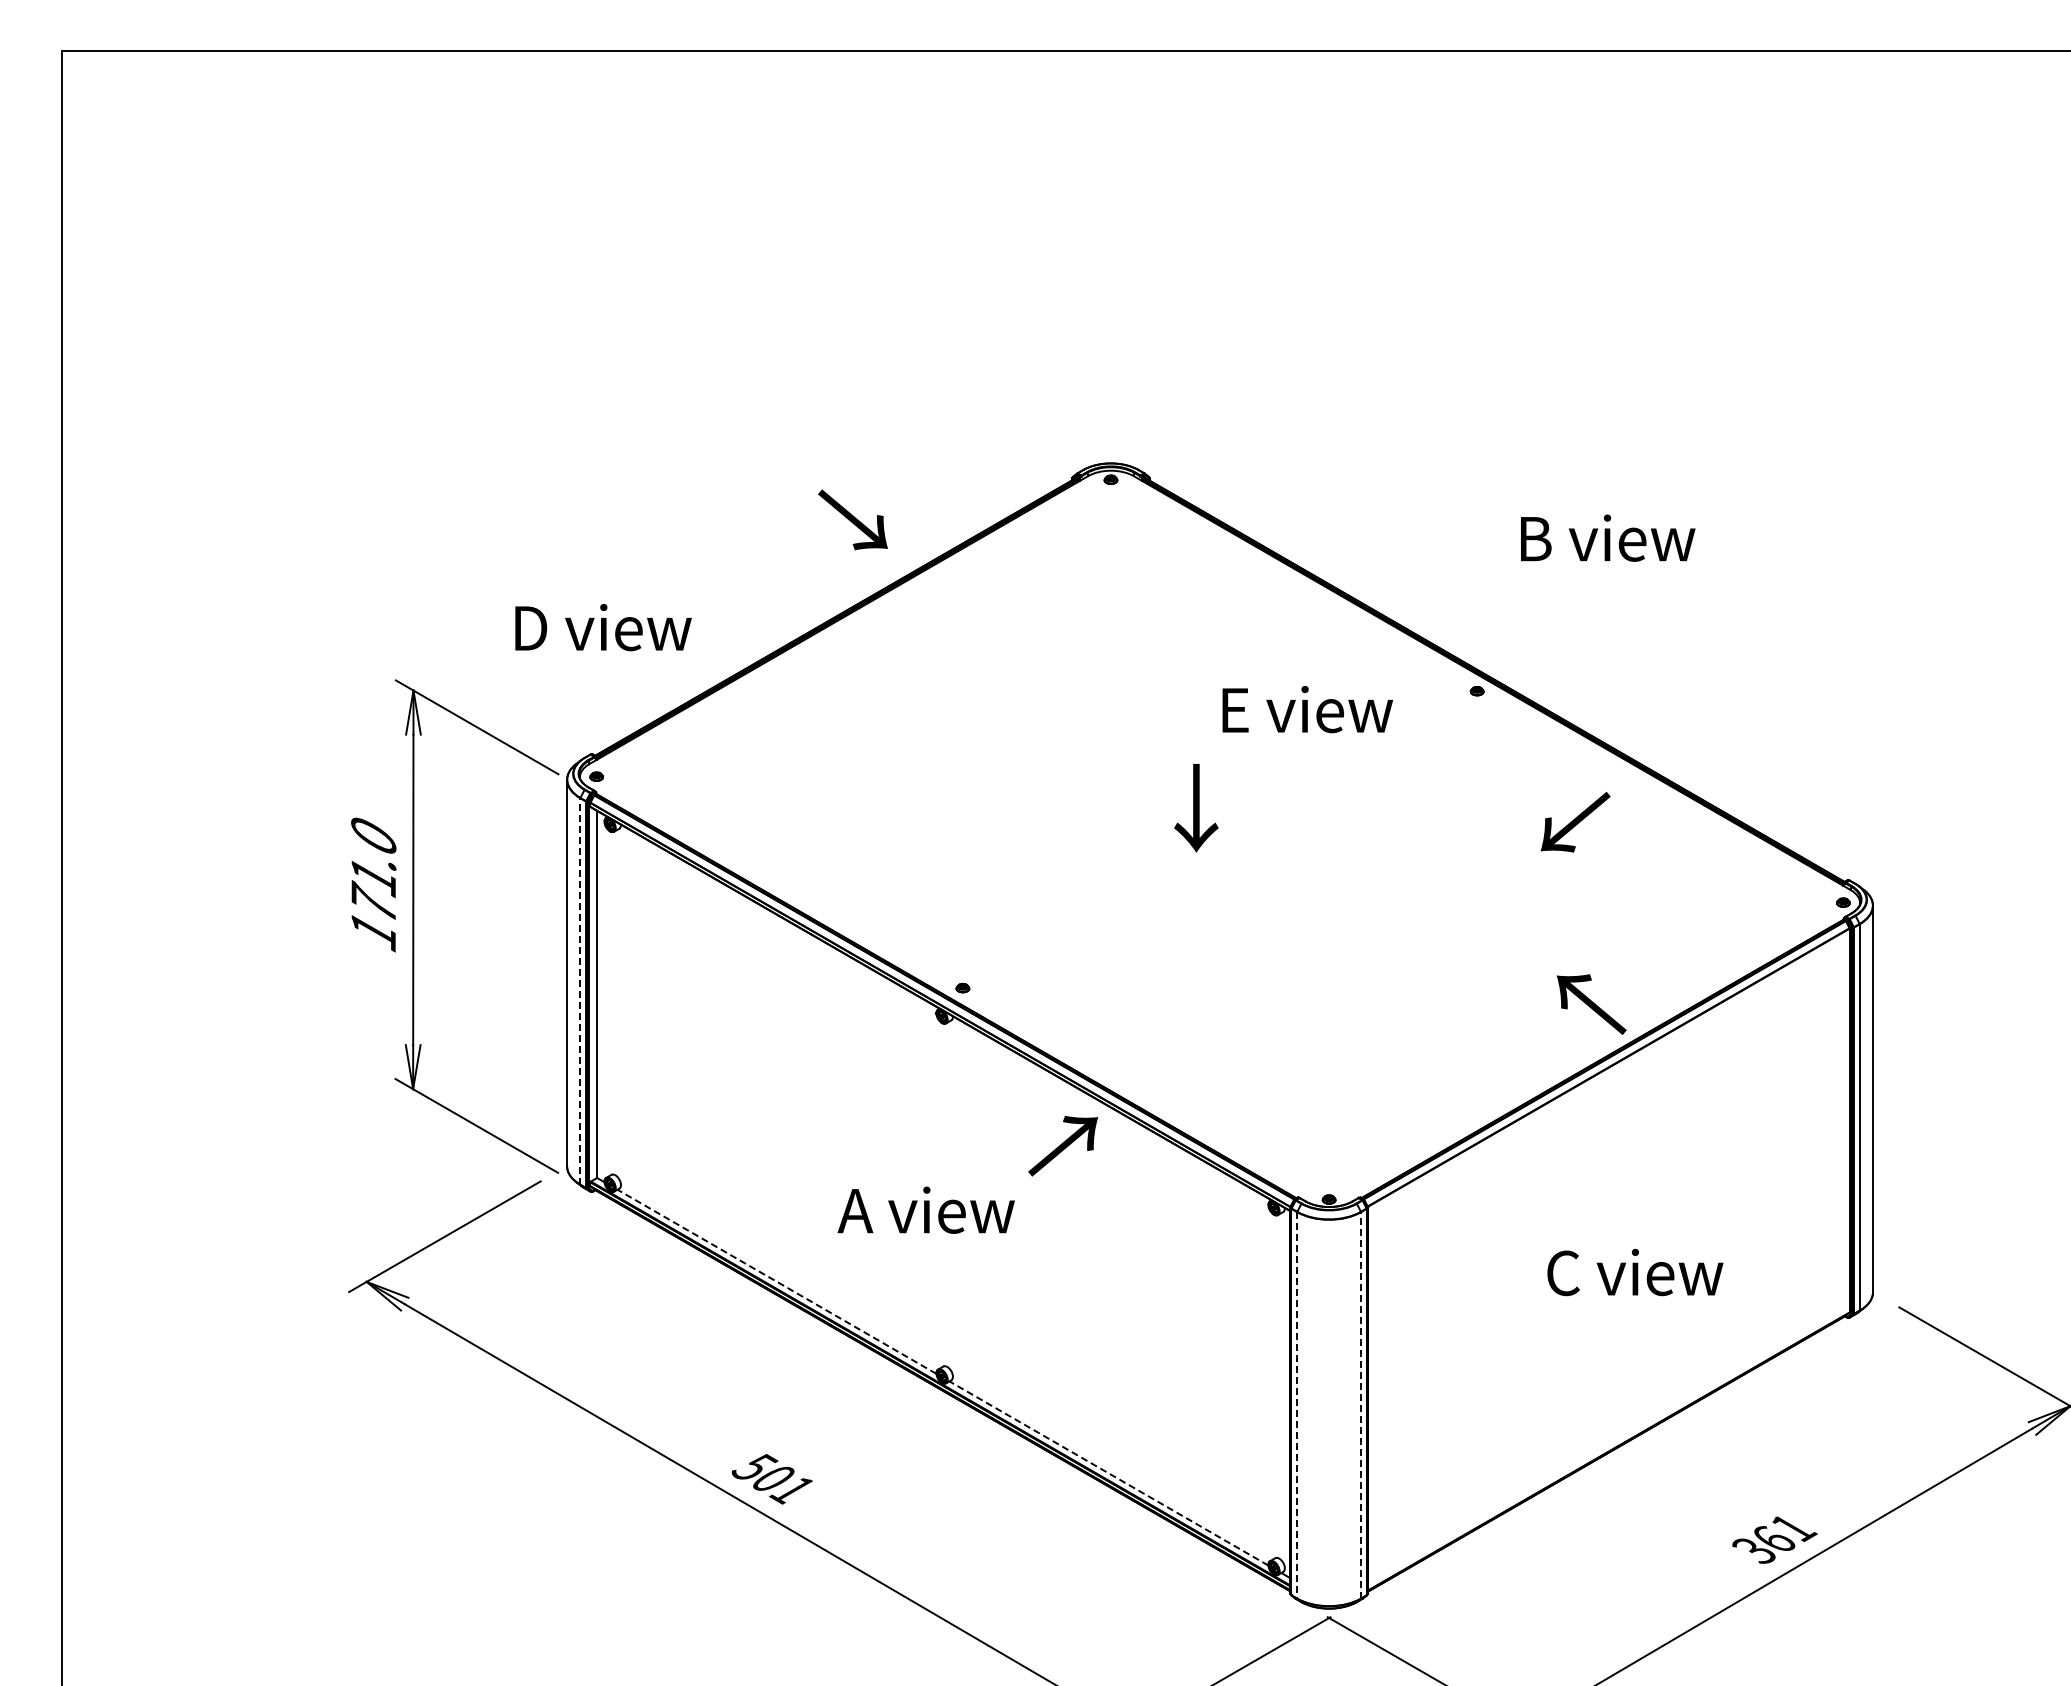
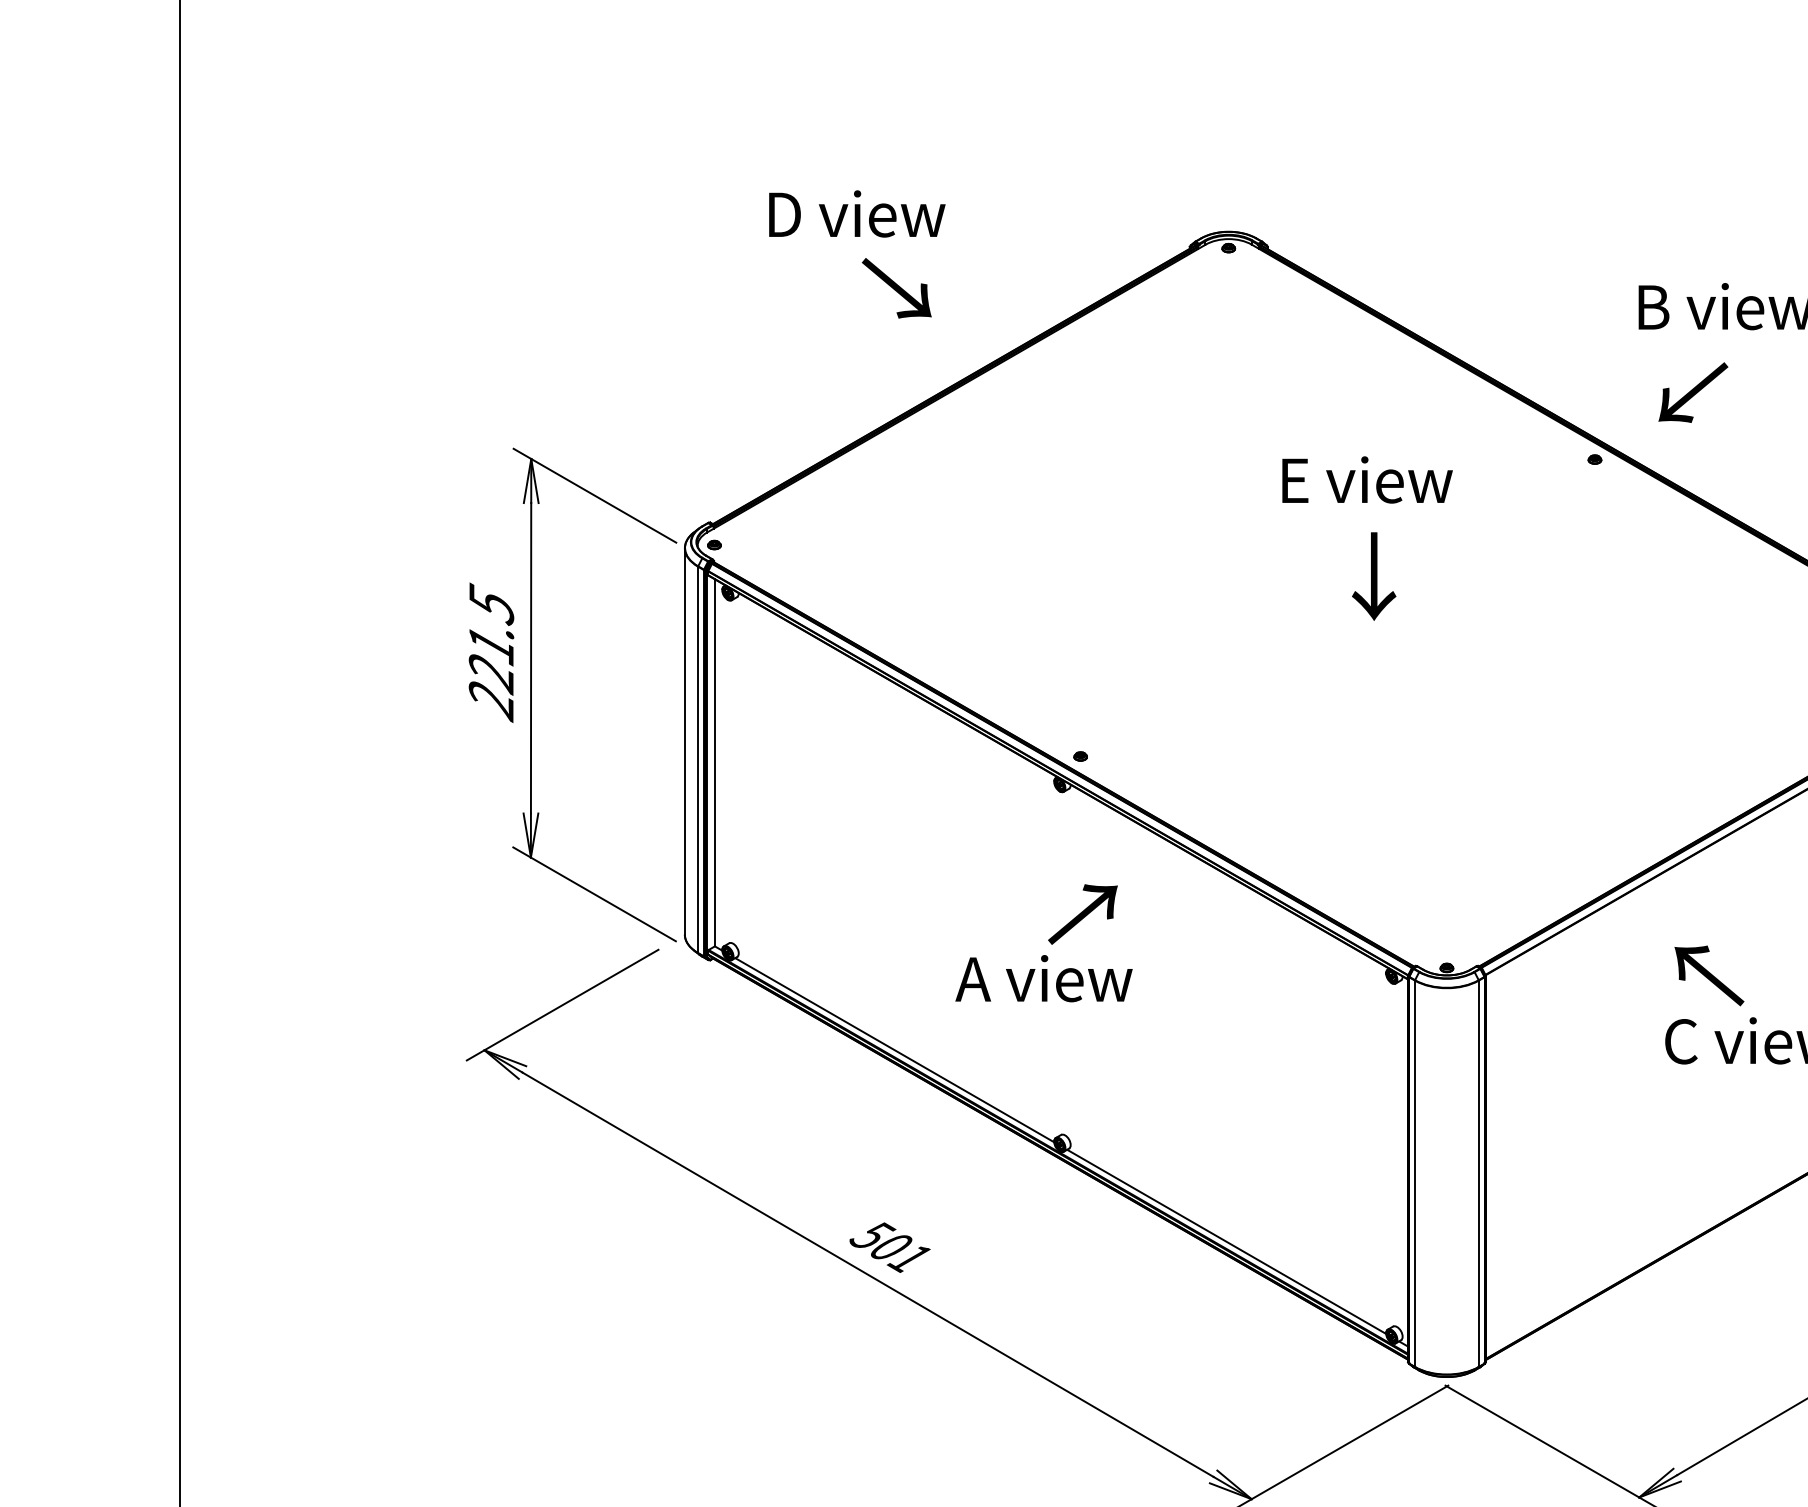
text: (852, 519) -> (896, 287), moved
text: (603, 627) -> (857, 213), moved
text: (1307, 709) -> (1367, 479), moved
text: (1196, 808) -> (1374, 576), moved
text: (1575, 822) -> (1693, 392), moved
text: (373, 884) -> (491, 652), 171.0 -> 221.5
line: (580, 990) -> (698, 758), dashed -> solid
text: (1591, 1004) -> (1709, 975), moved
text: (1063, 1145) -> (1083, 913), moved
line: (776, 1281) -> (894, 1049), dashed -> solid
line: (1361, 1404) -> (1479, 1172), dashed -> solid
line: (1297, 1405) -> (1415, 1173), dashed -> solid
line: (1108, 1473) -> (1226, 1241), dashed -> solid

